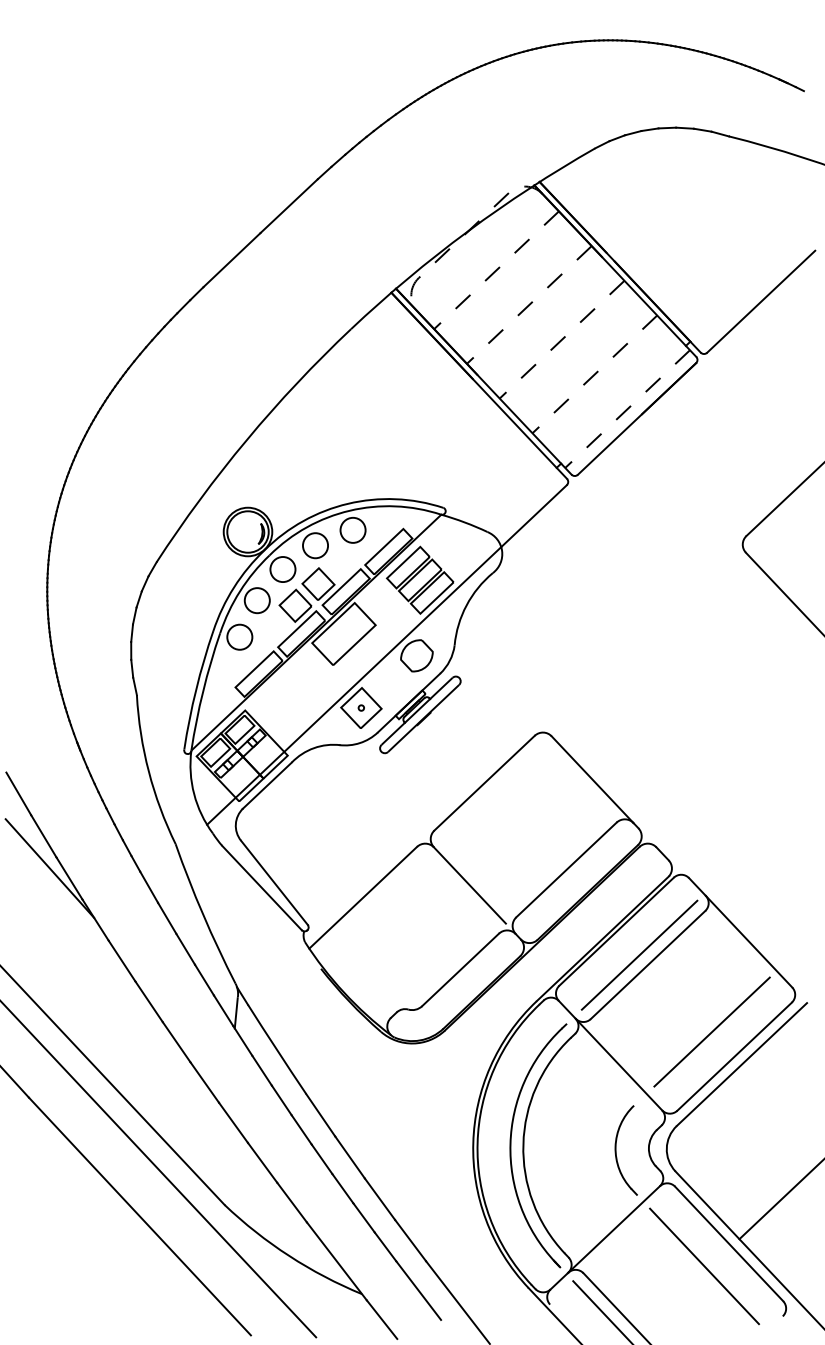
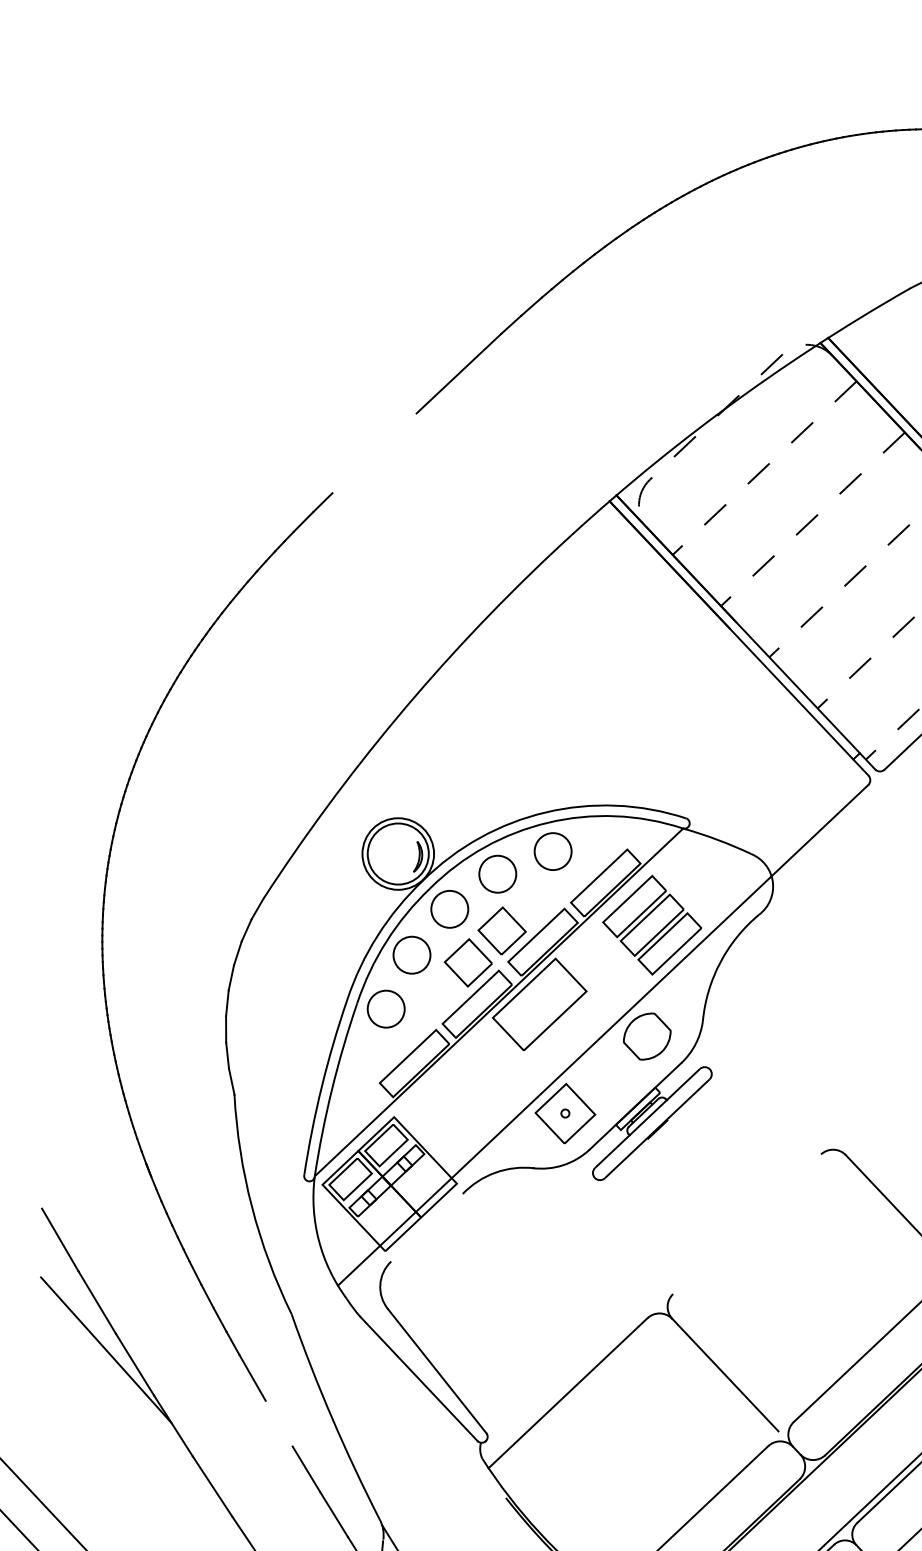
line: (231, 260) -> (373, 453), removed
line: (484, 782) -> (746, 1223), removed
line: (266, 785) -> (425, 1227), removed
line: (167, 917) -> (279, 1422), removed

